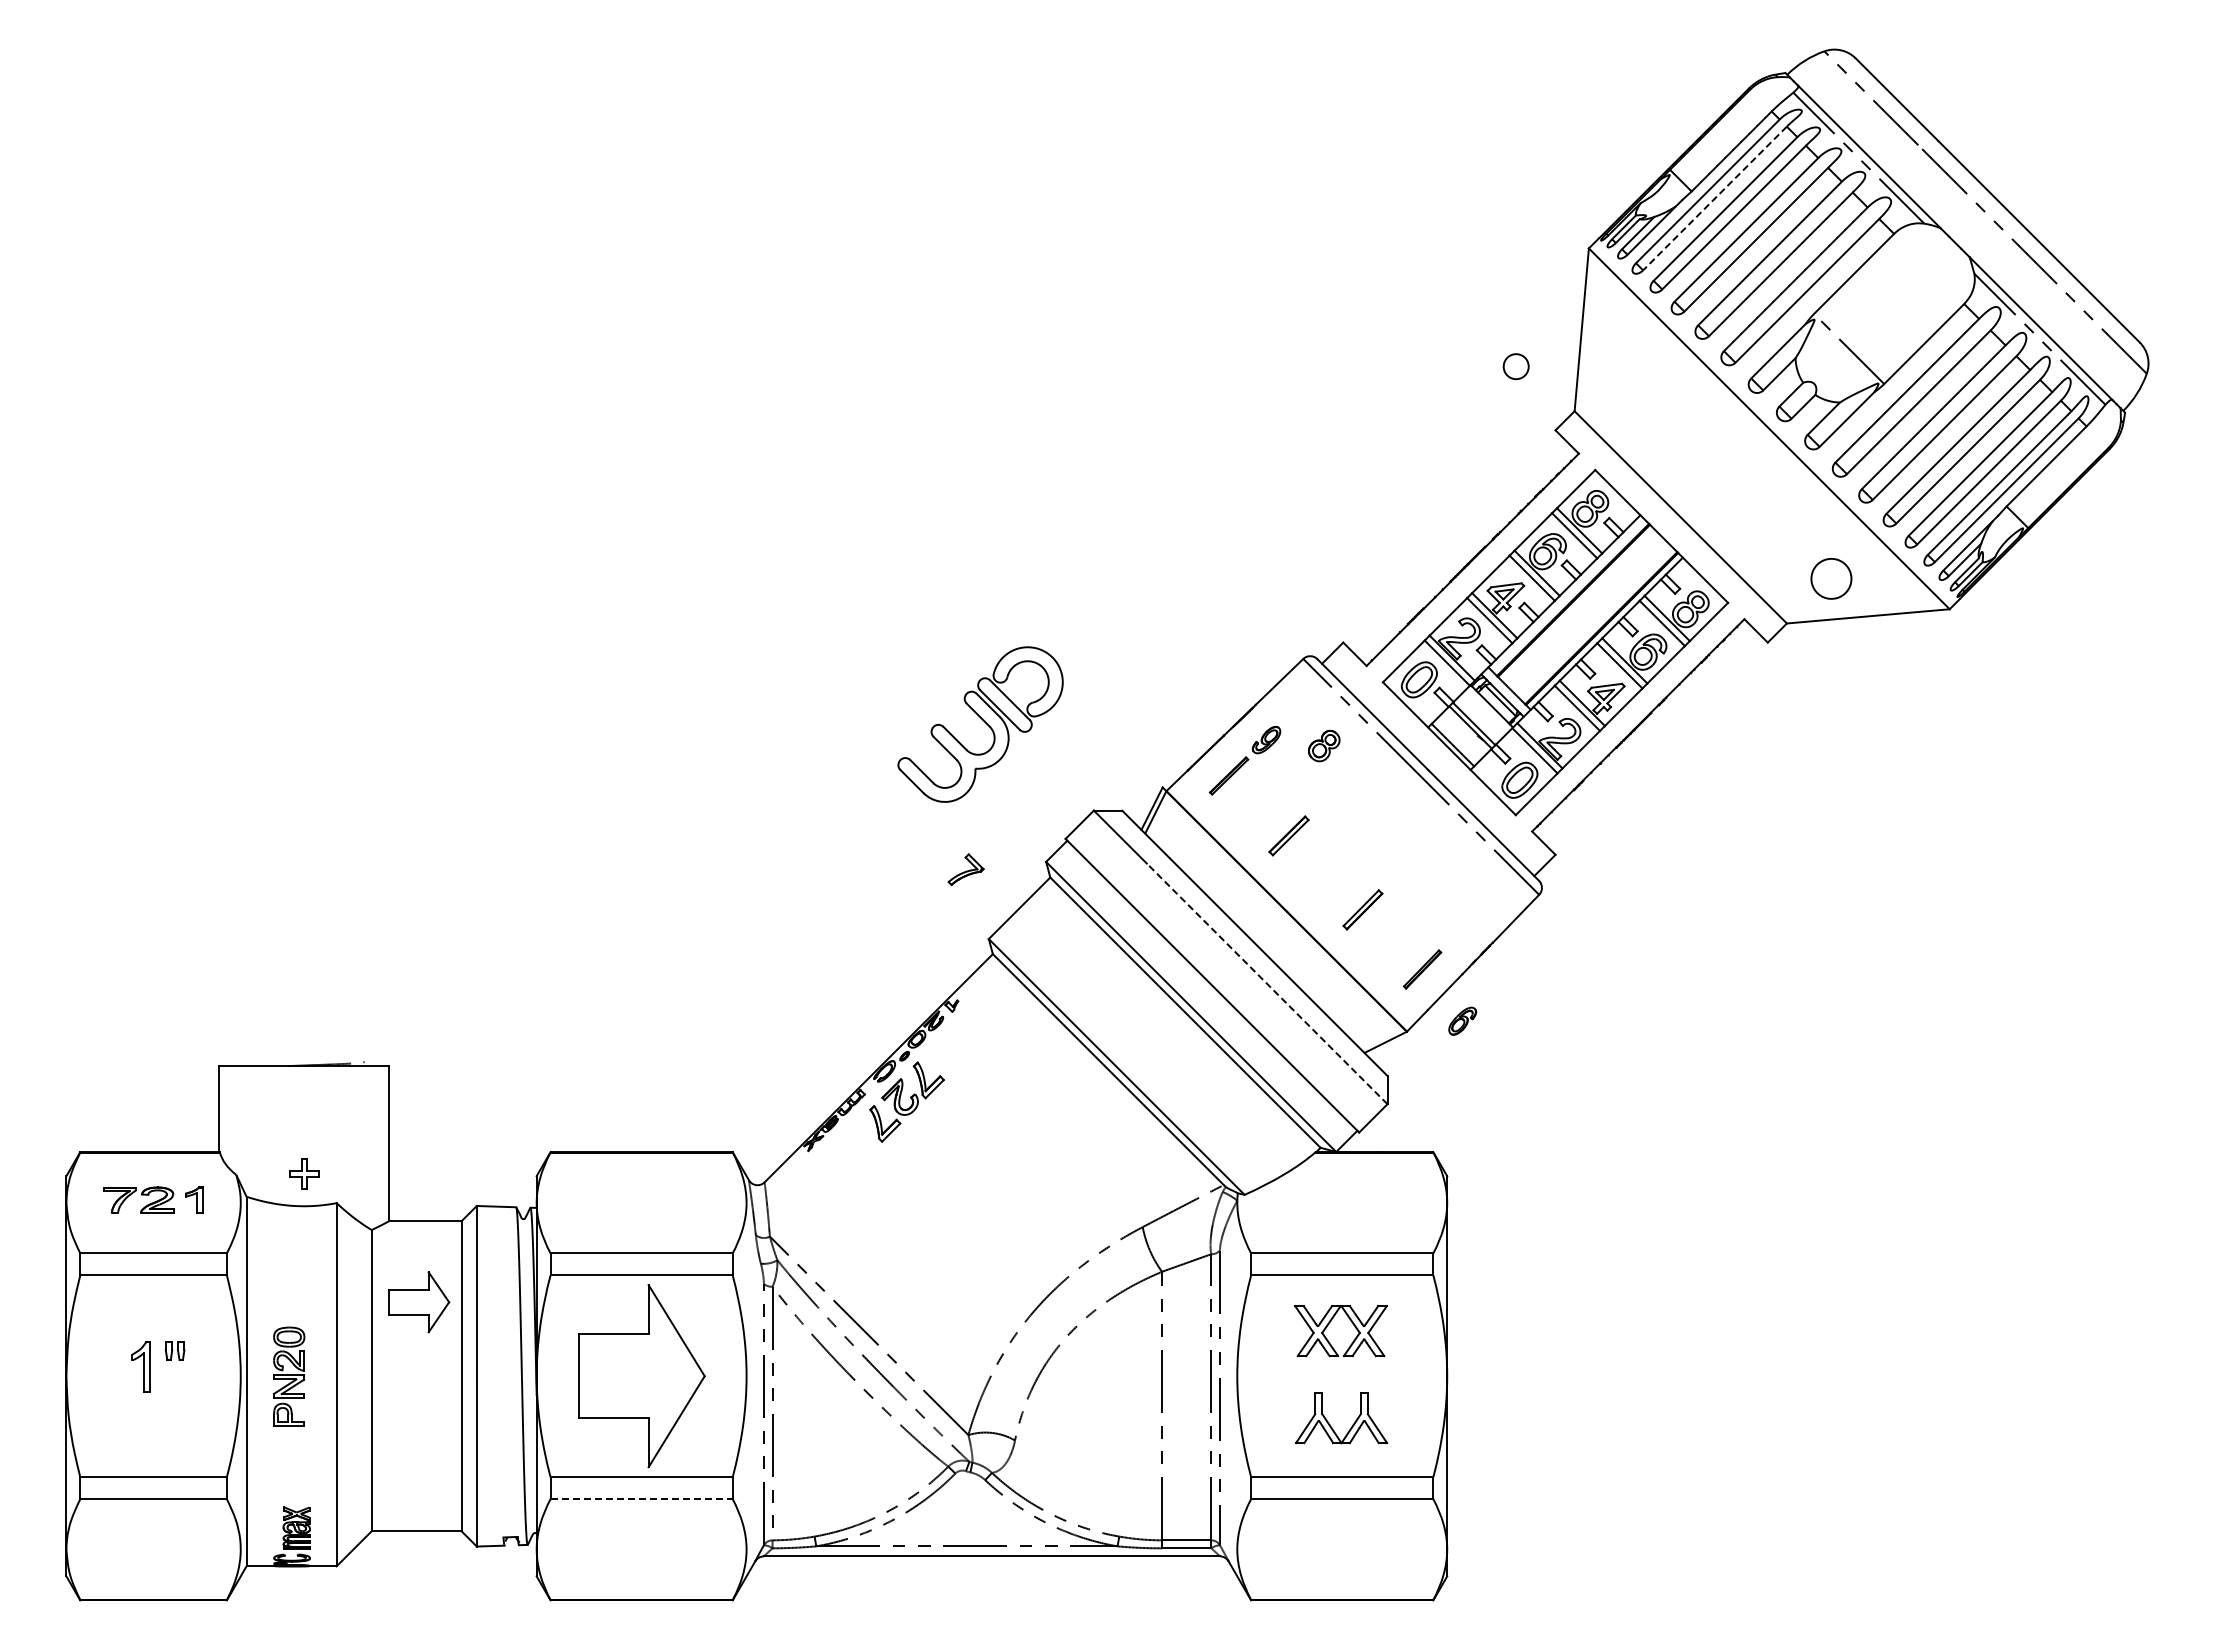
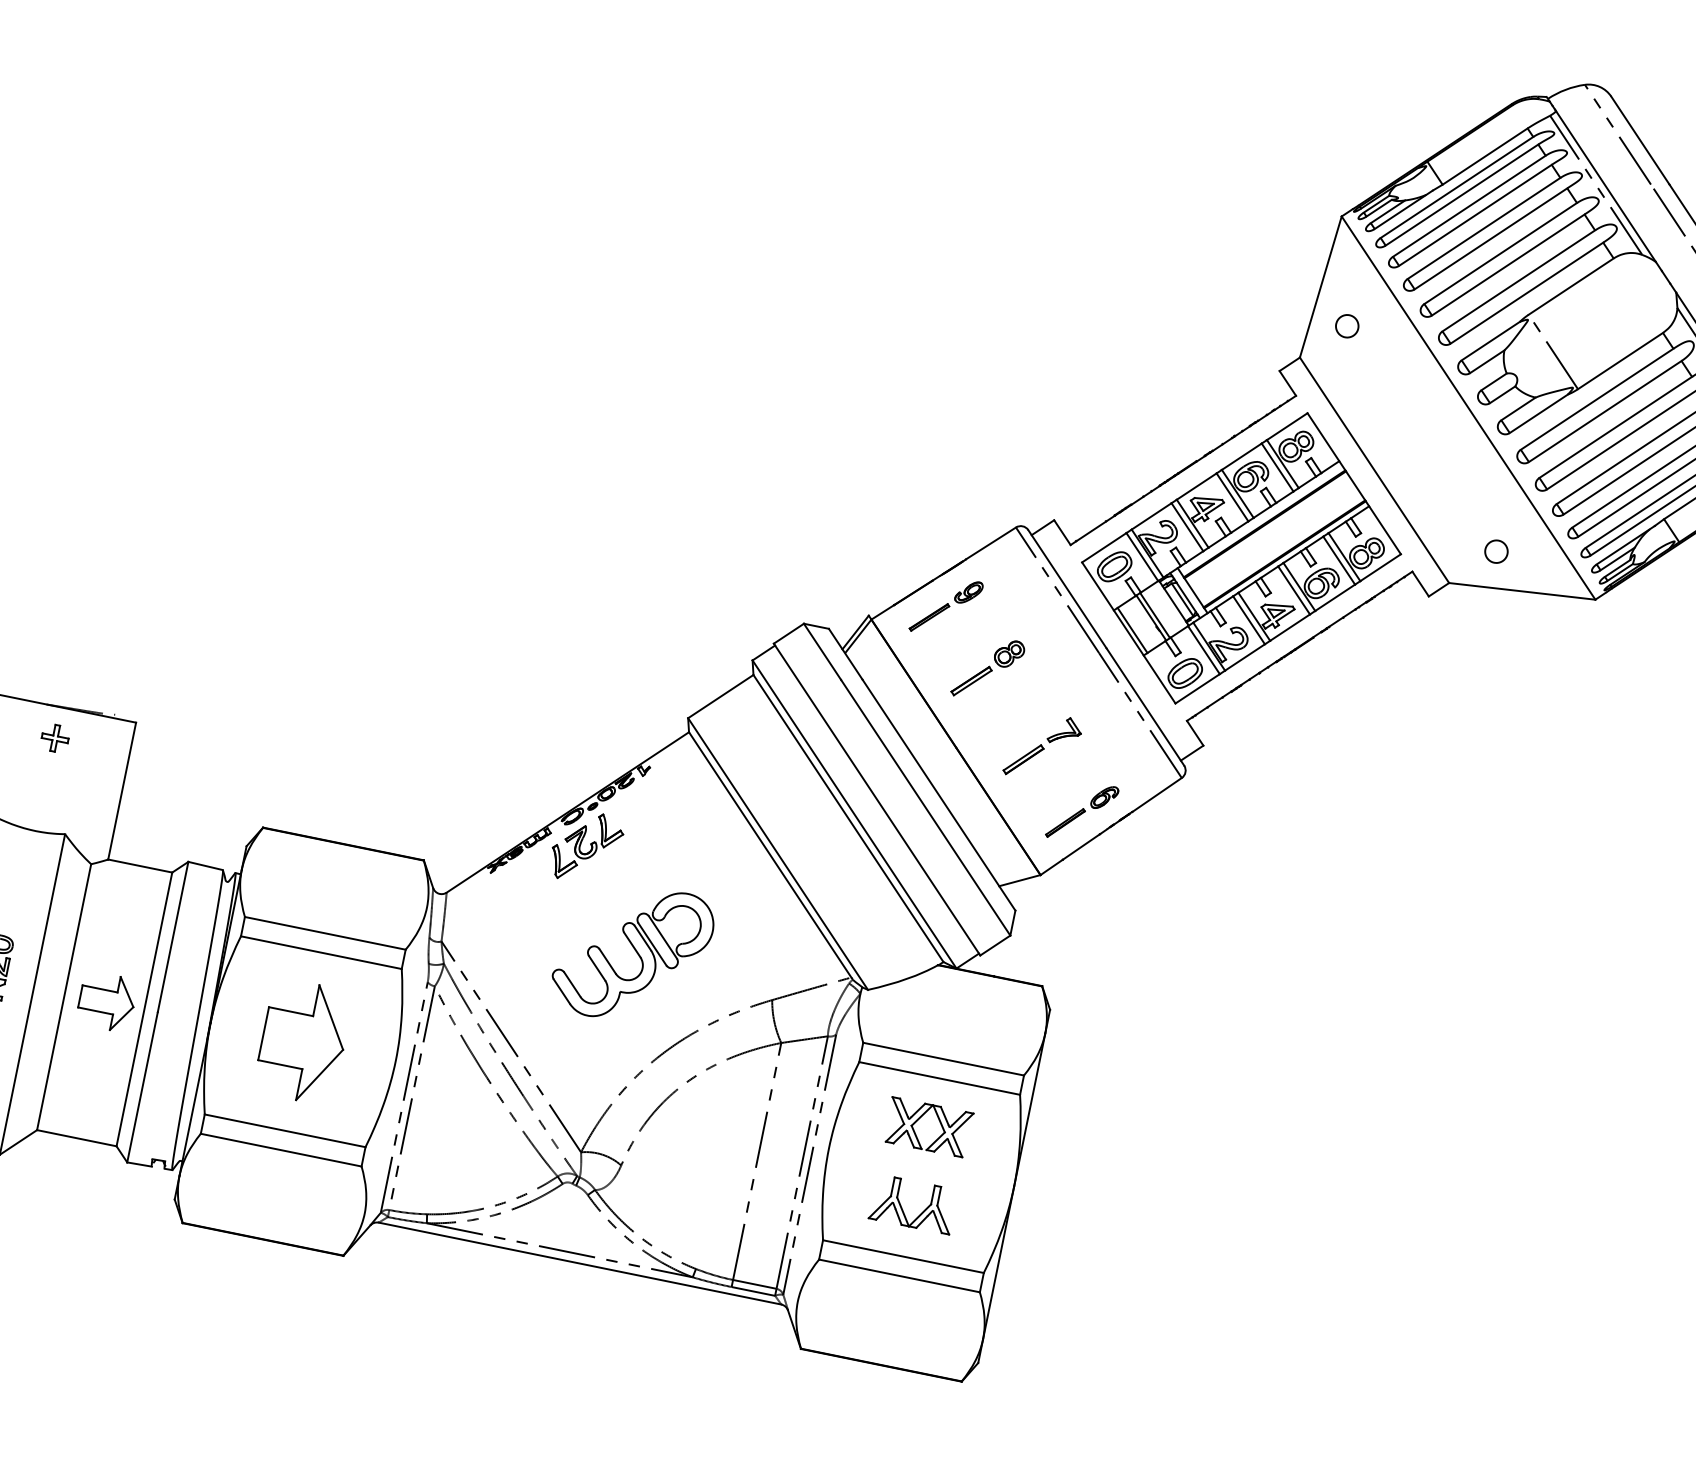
line: (1715, 198) -> (1462, 195), dashed -> solid
part: (1515, 366) -> (1346, 326), moved
part: (1831, 578) -> (1496, 551), size x0.62
part: (980, 724) -> (632, 953), moved
part: (1324, 745) -> (1009, 653), moved
part: (965, 869) -> (1064, 730), moved
line: (1266, 983) -> (925, 807), dashed -> solid
part: (1462, 1020) -> (1104, 796), moved
part: (304, 1173) -> (55, 737), moved
part: (419, 1302) -> (107, 1002), moved
part: (641, 1376) -> (303, 1041), size x0.71
line: (642, 1499) -> (281, 1150), dashed -> solid

